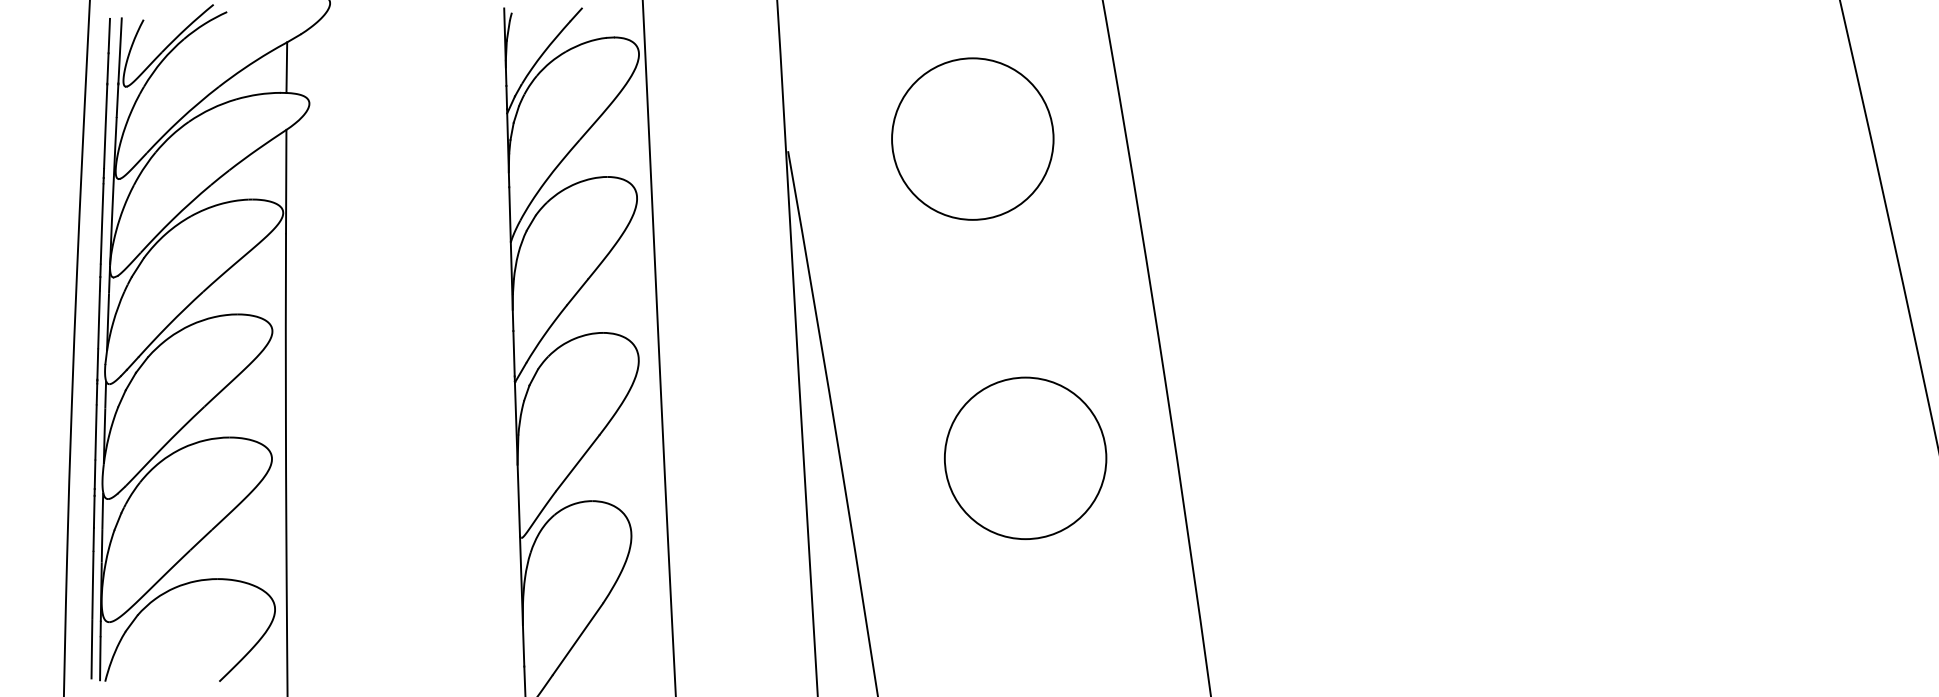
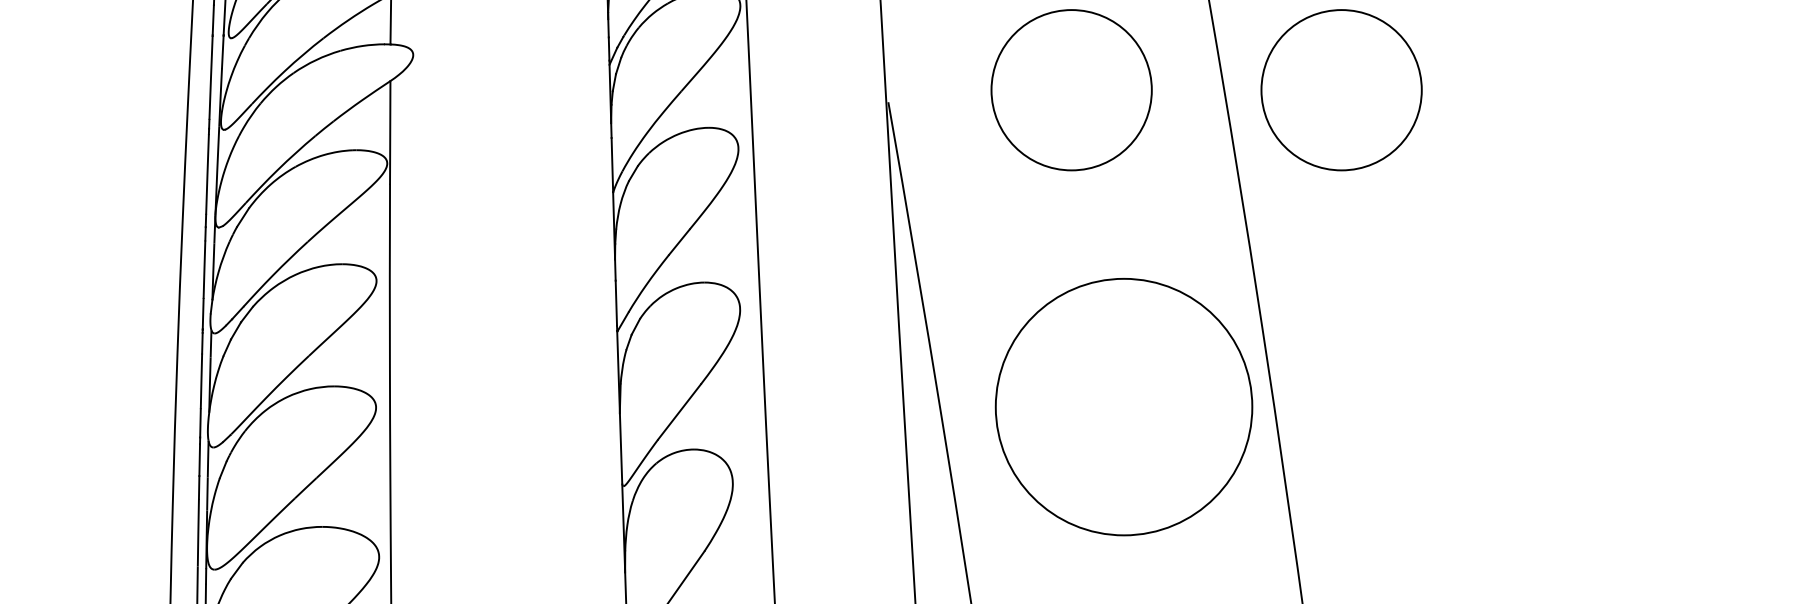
circle: (1244, 138) -> (1341, 89), added
circle: (1025, 458) -> (1123, 407), size x1.6

